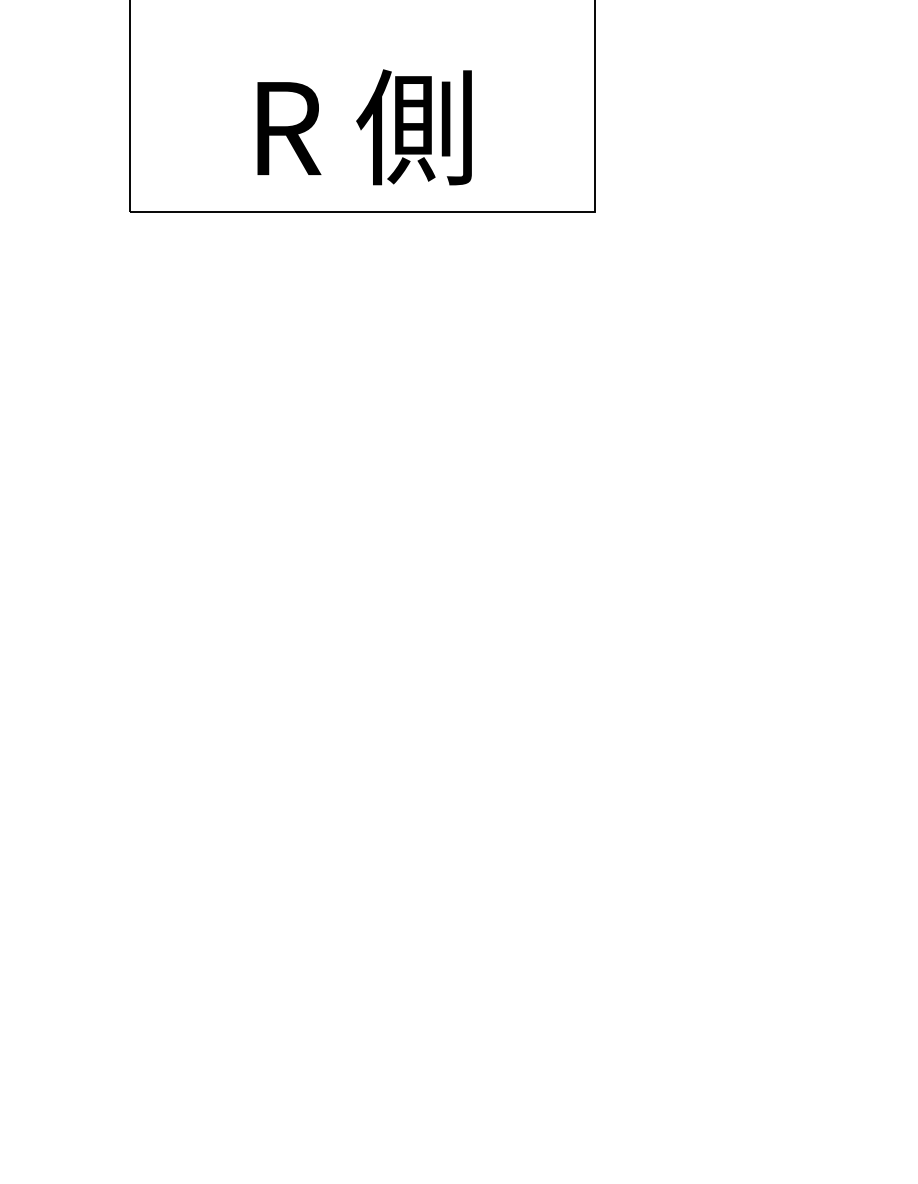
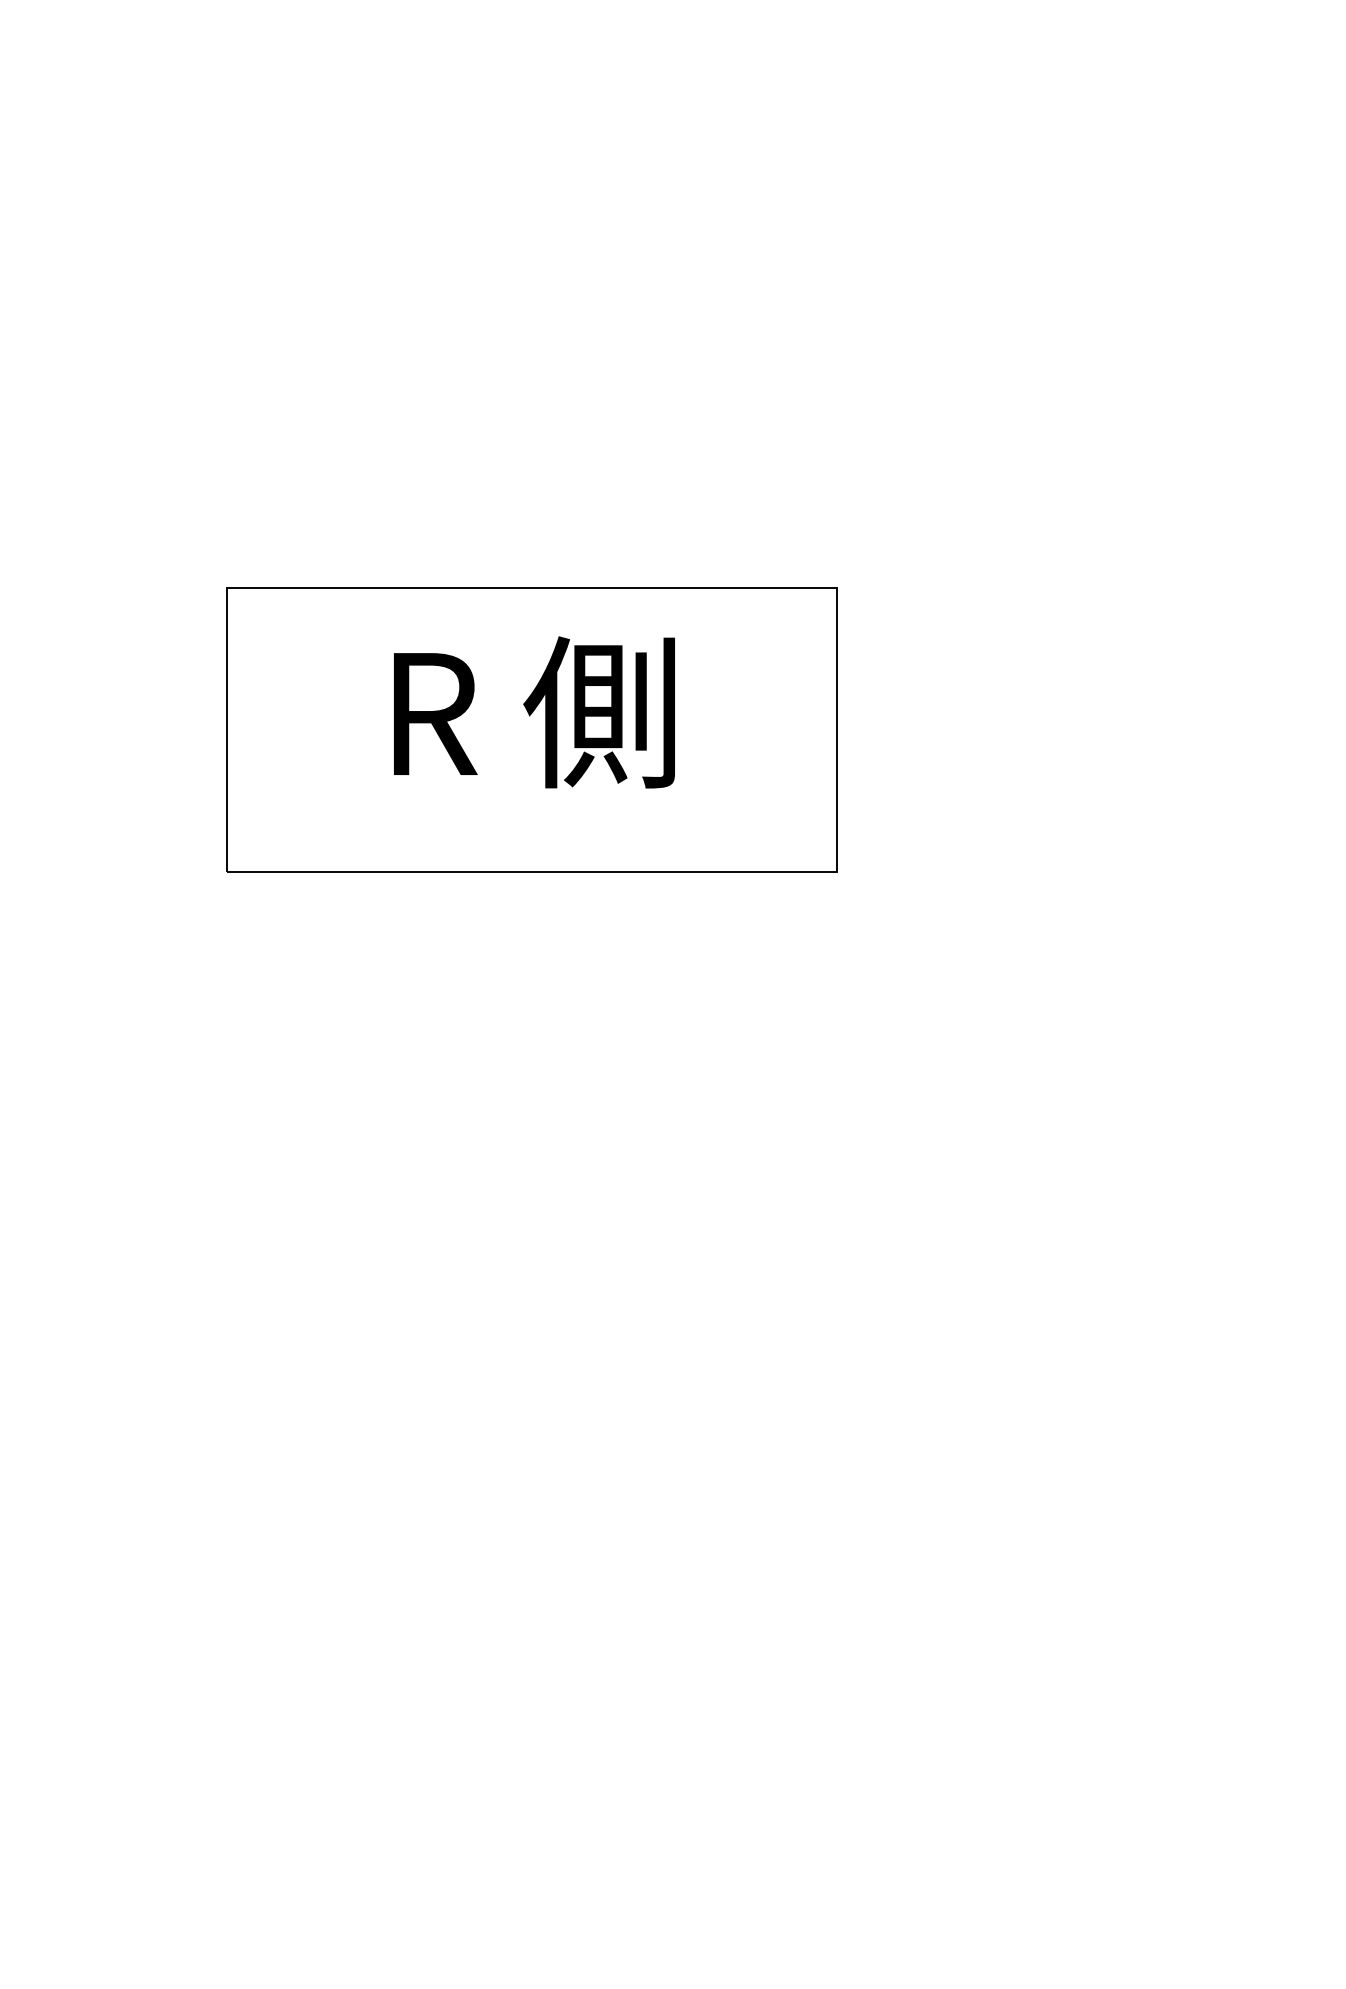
text: (364, 127) -> (534, 712), moved

